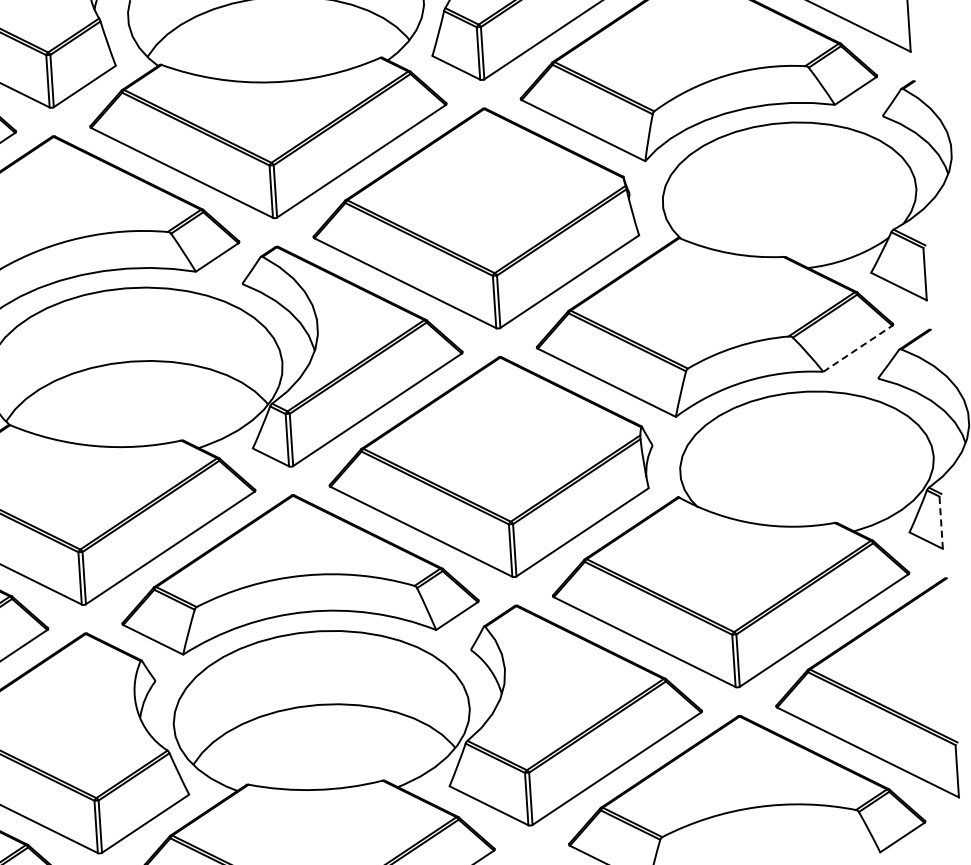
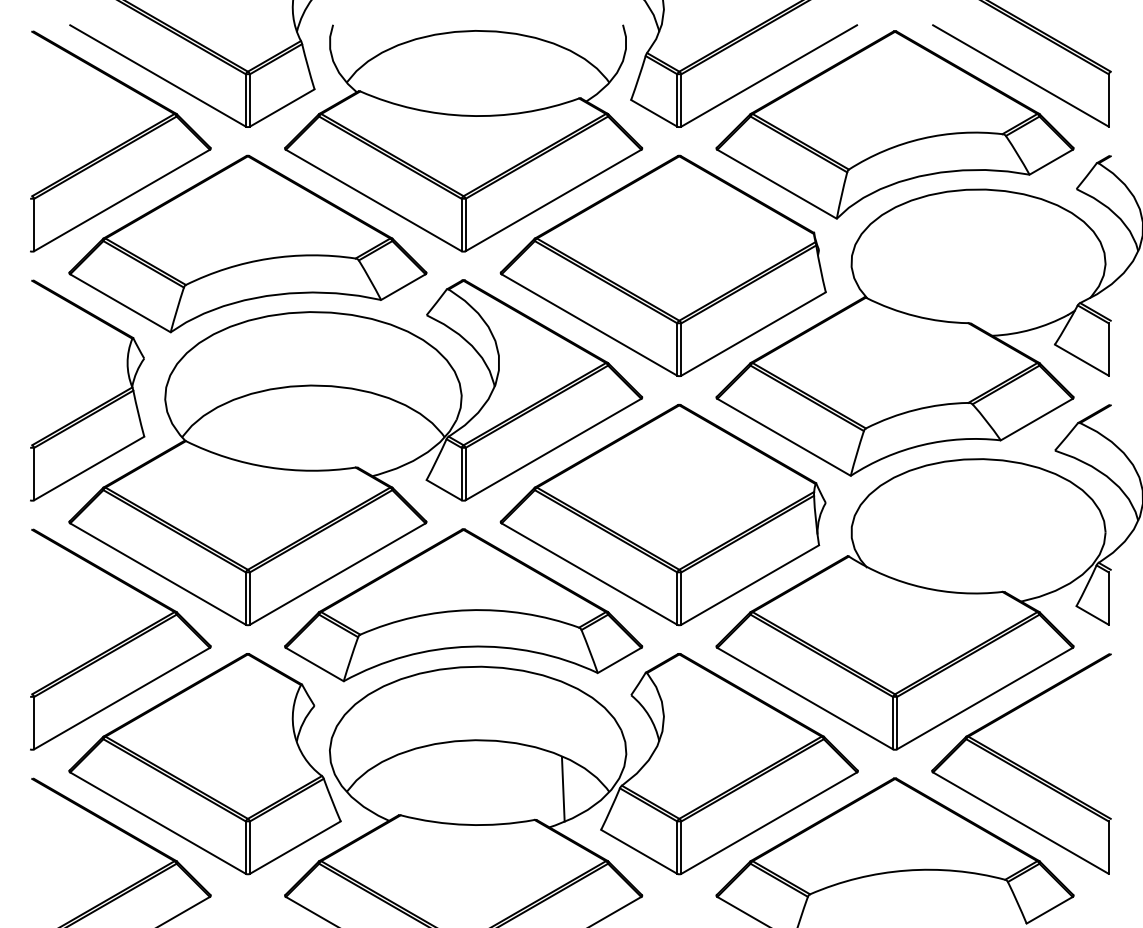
line: (857, 348) -> (1036, 419), dashed -> solid
line: (940, 522) -> (1108, 598), dashed -> solid
line: (408, 748) -> (562, 789), added

